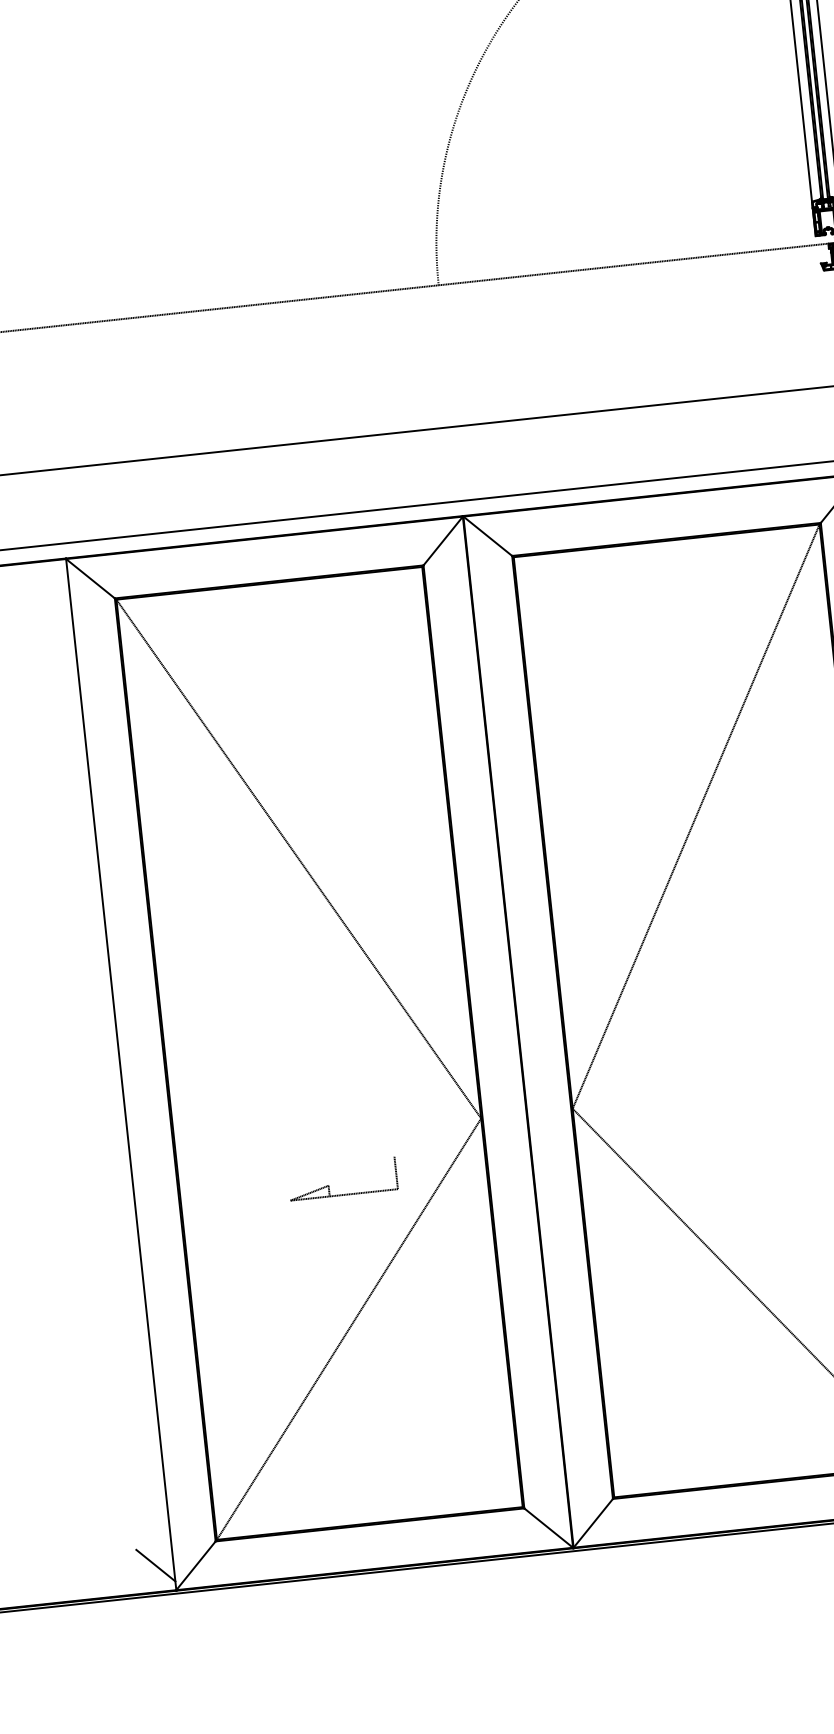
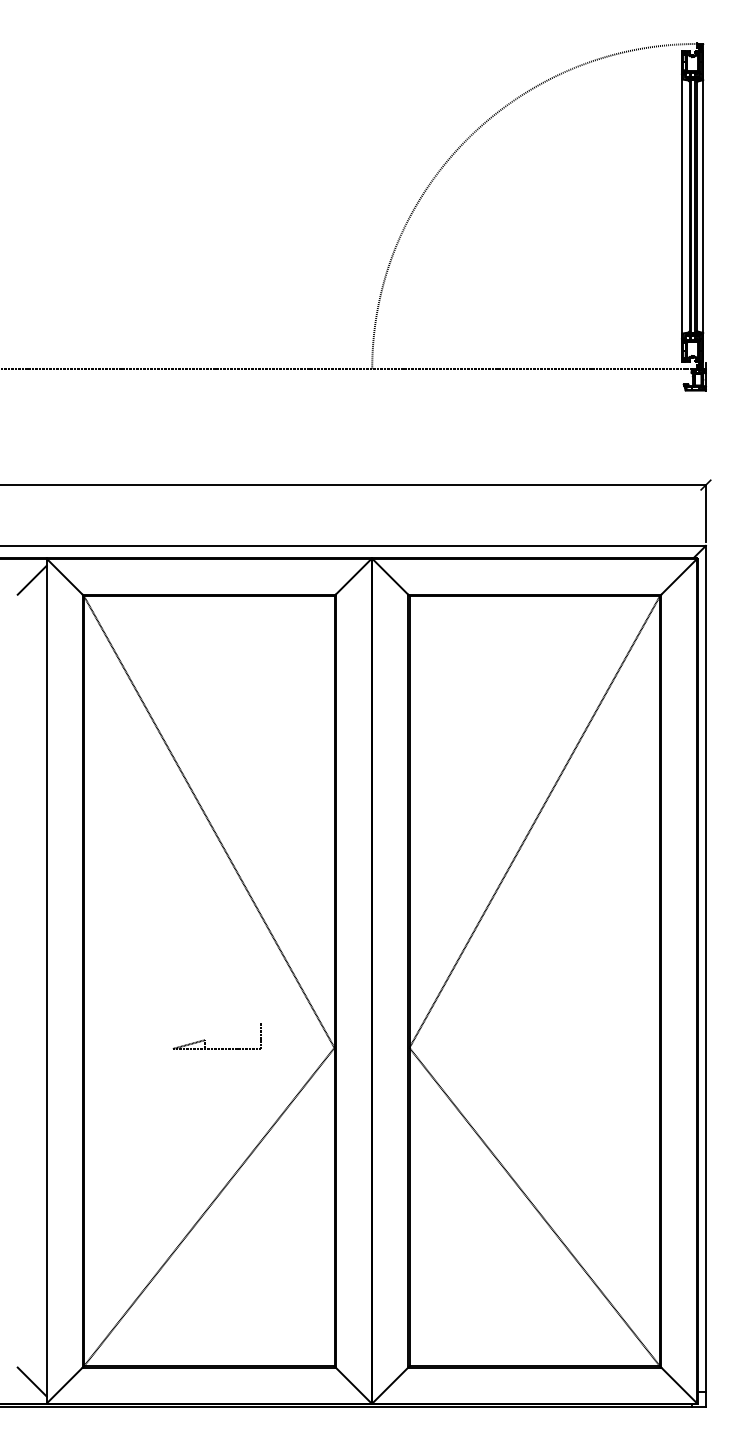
line: (50, 586) -> (31, 579), added
part: (329, 1186) -> (205, 1040), moved

